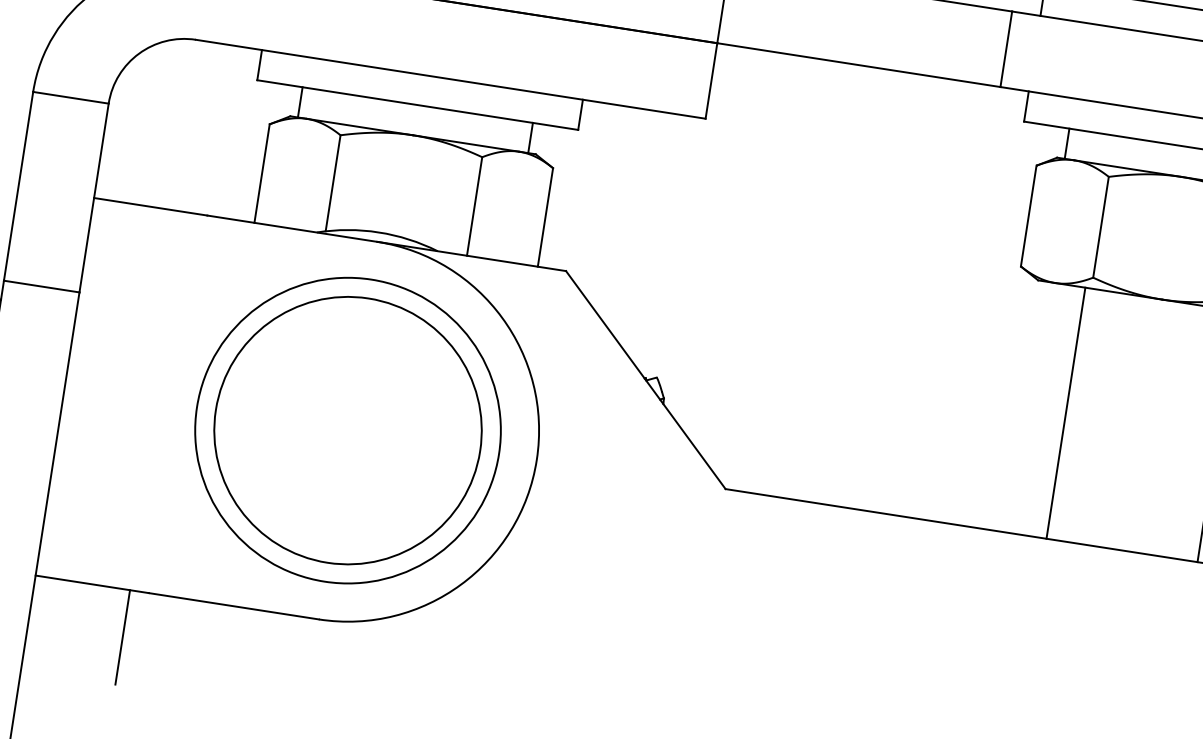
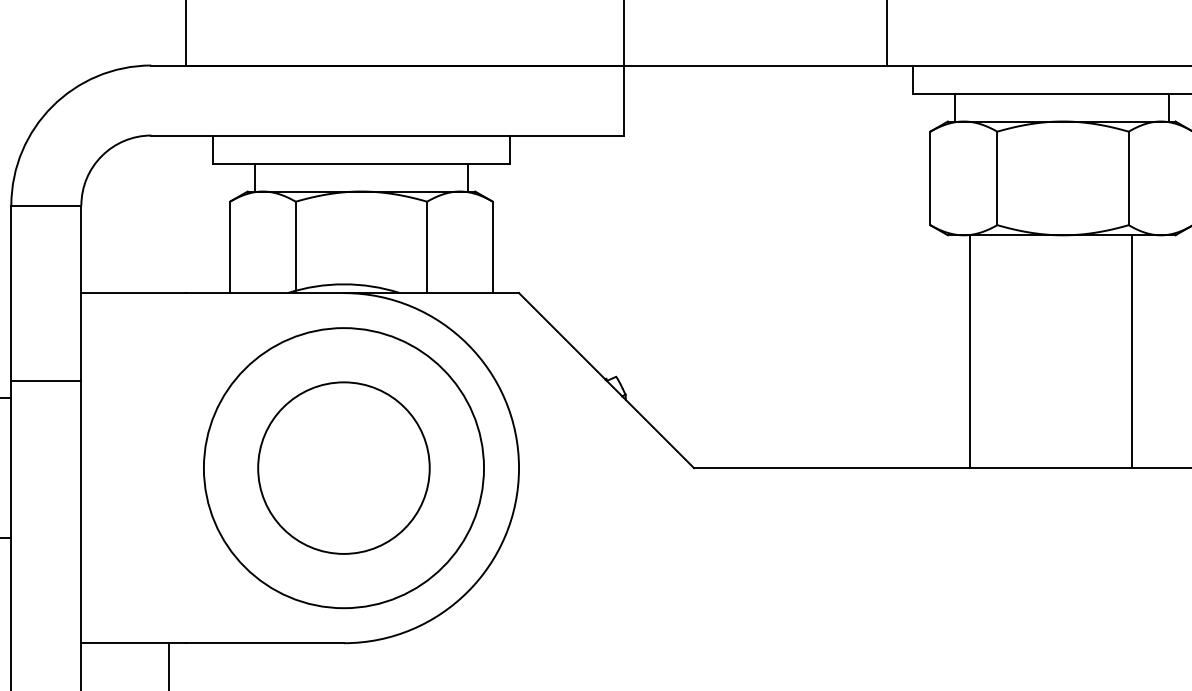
line: (1065, 412) -> (969, 351), moved
circle: (347, 429) -> (343, 467), size x0.7

